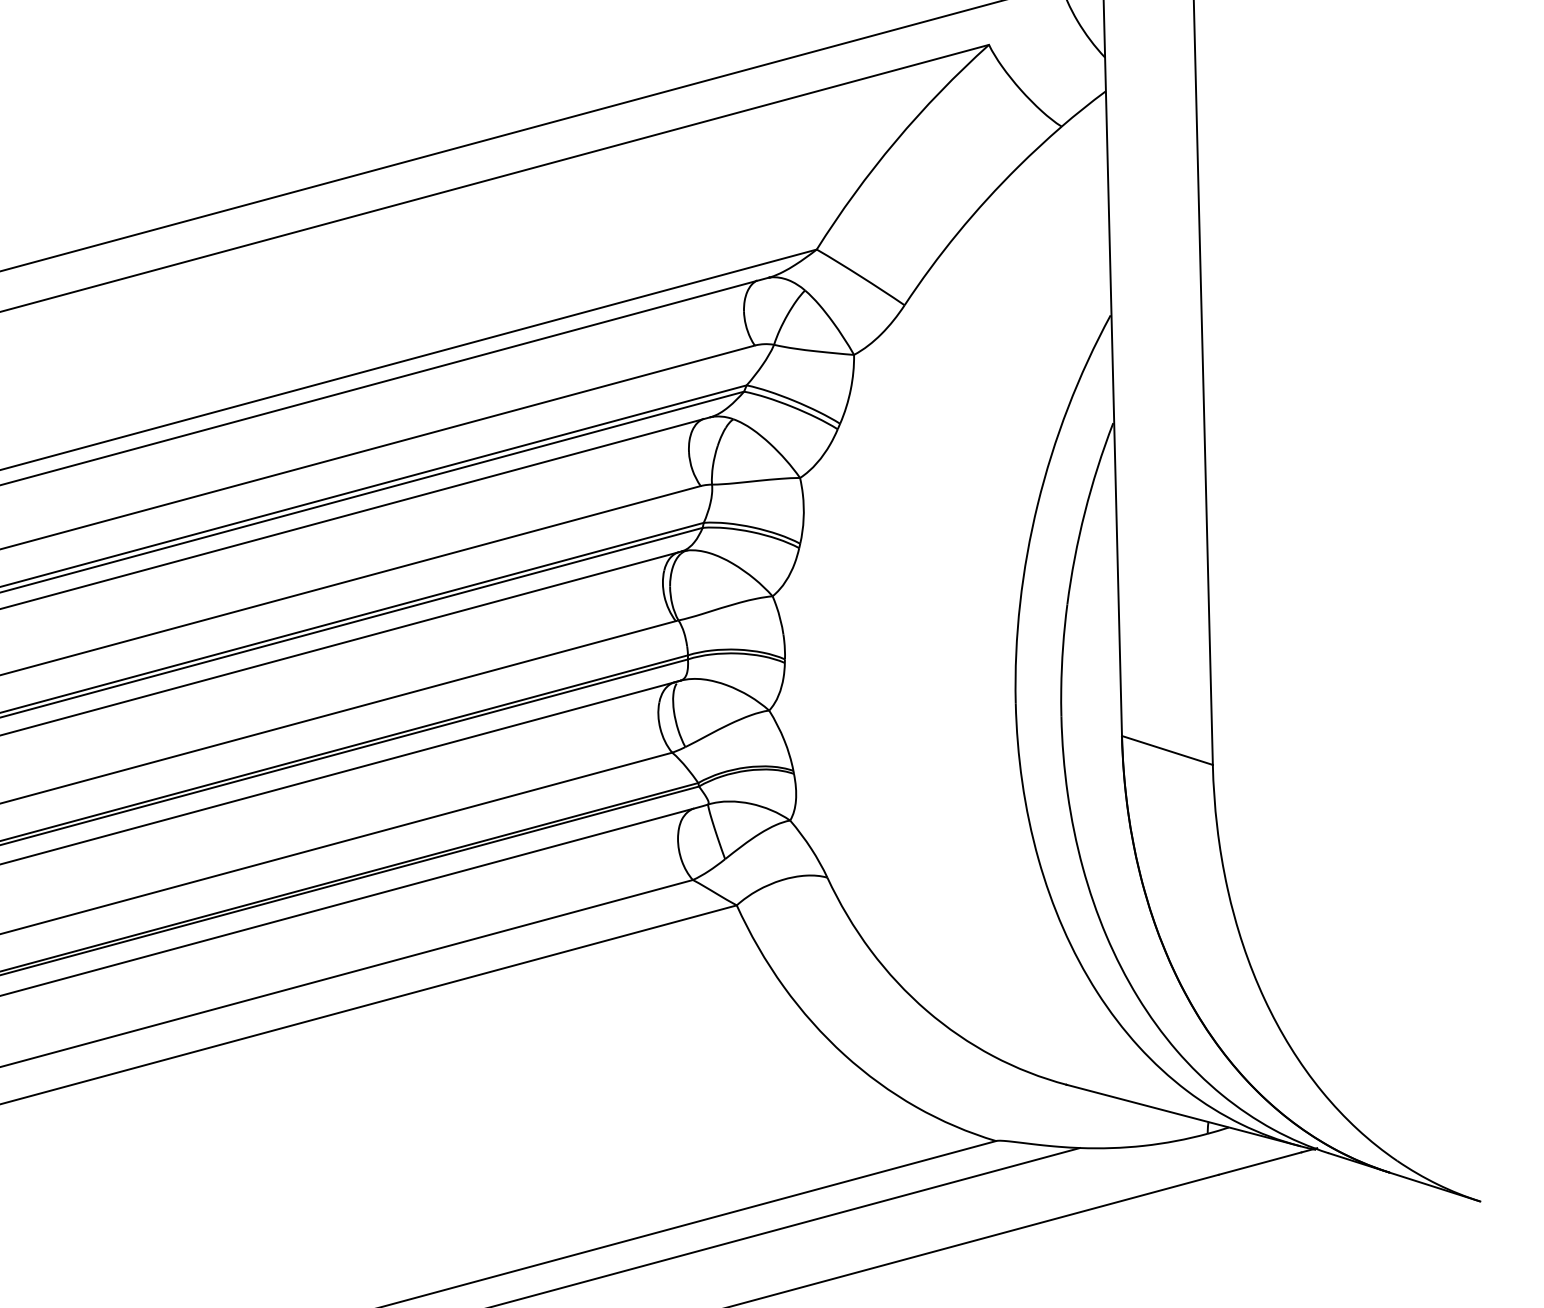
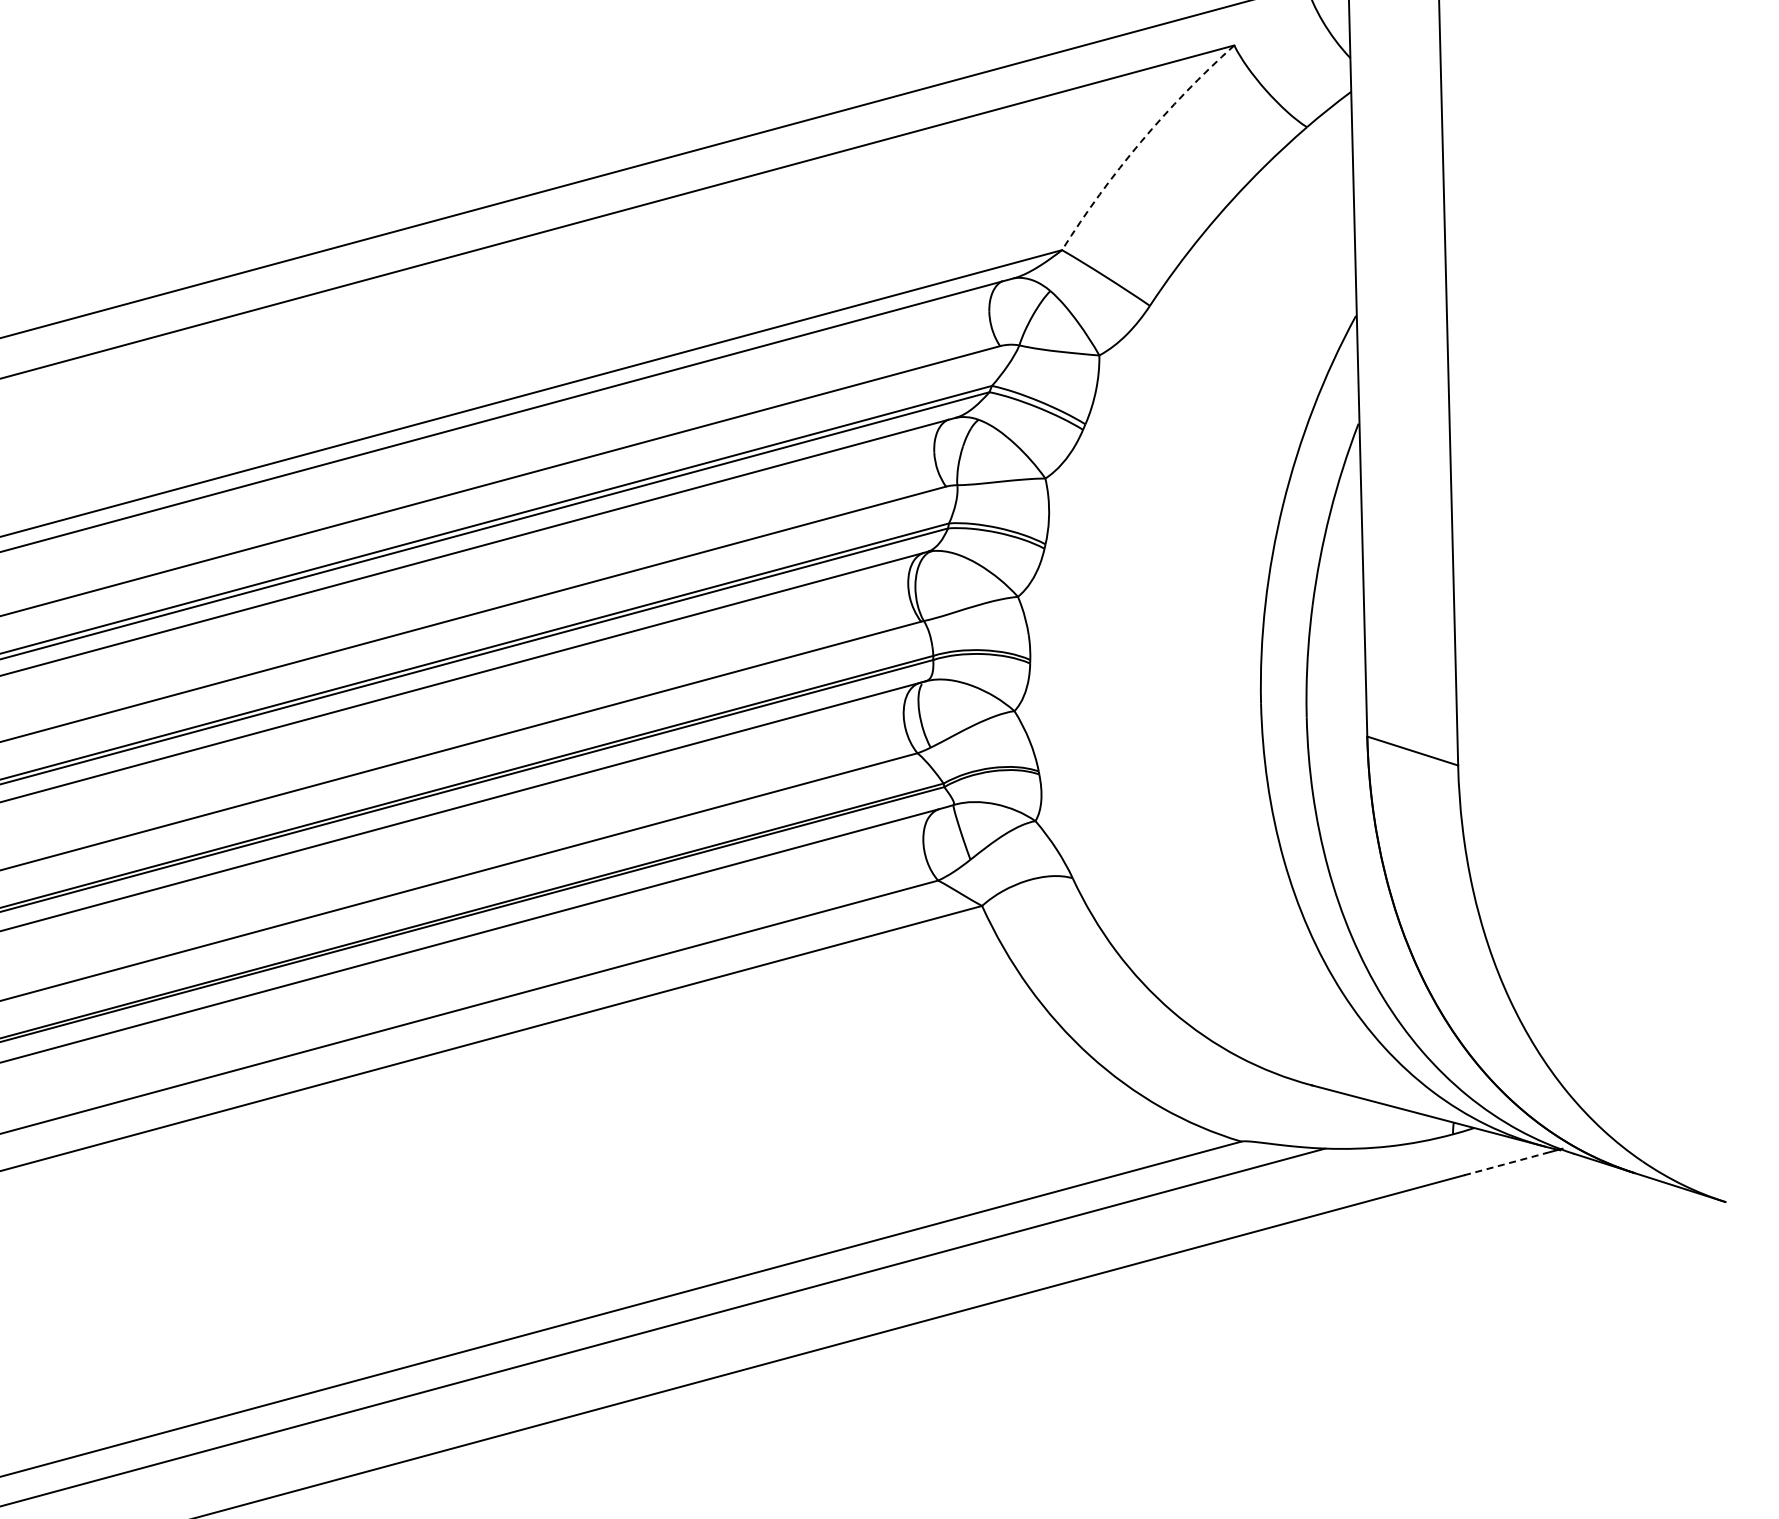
arc: (896, 140) -> (1141, 141), solid -> dashed
line: (1260, 1163) -> (1505, 1164), solid -> dashed

